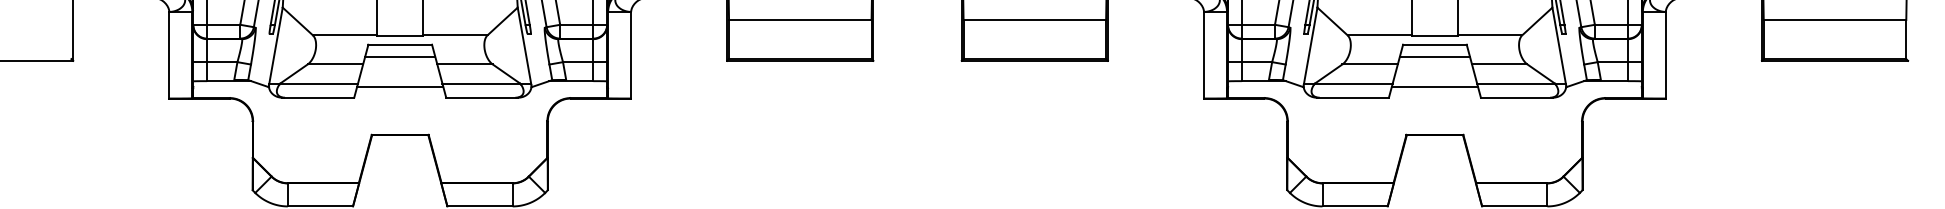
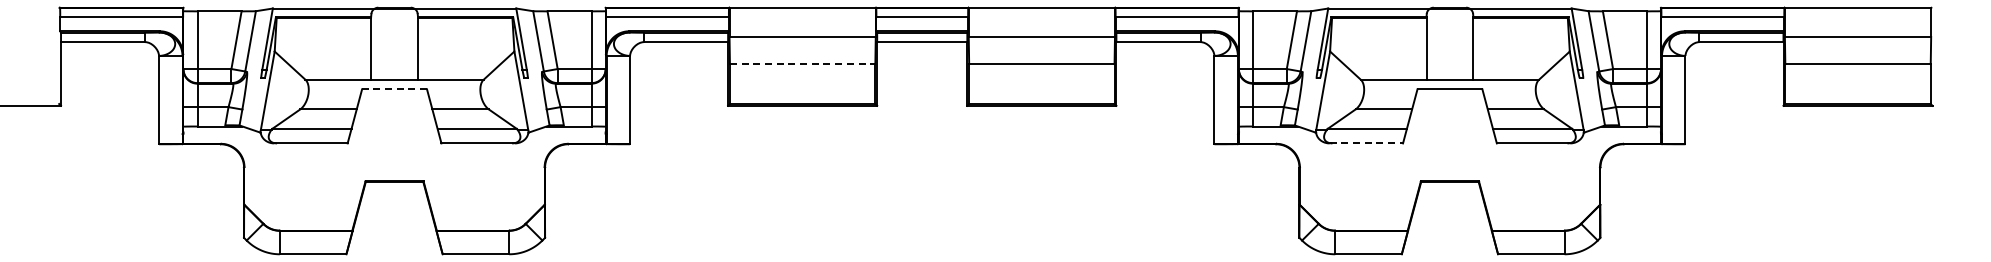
line: (800, 20) -> (802, 64), solid -> dashed
line: (400, 44) -> (394, 89), solid -> dashed
line: (400, 56) -> (394, 101), removed
line: (1434, 56) -> (1449, 101), removed
line: (400, 87) -> (394, 132), removed
line: (1434, 87) -> (1449, 132), removed
line: (1353, 97) -> (1366, 143), solid -> dashed

